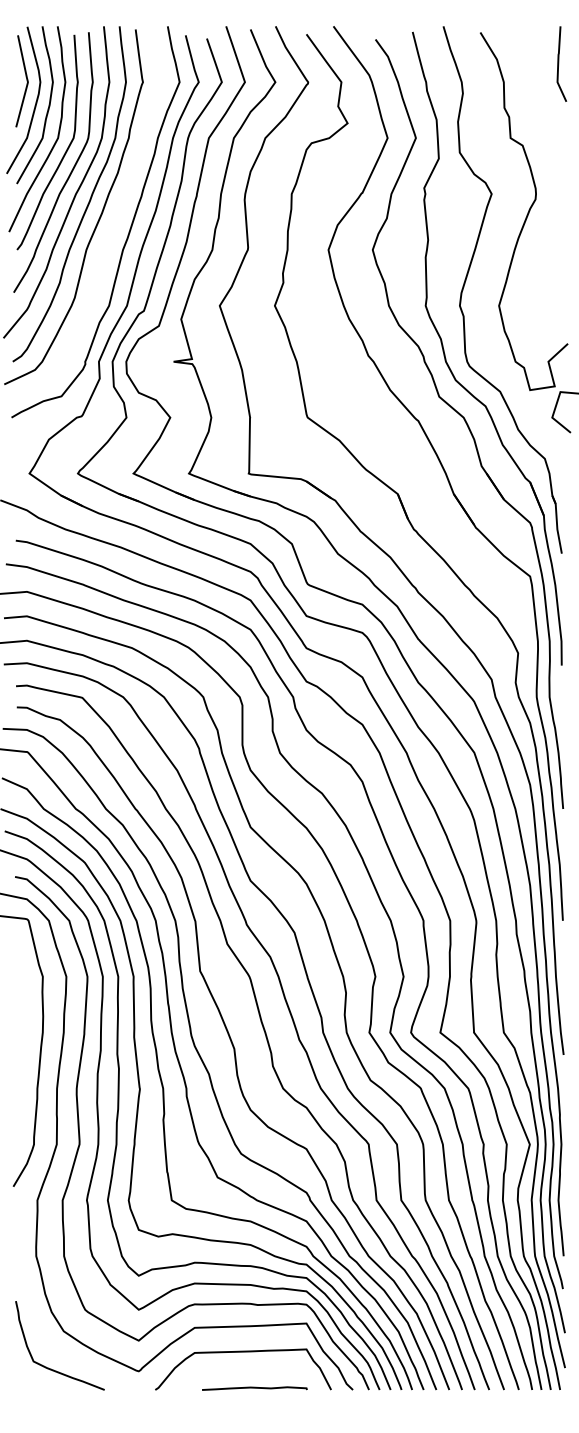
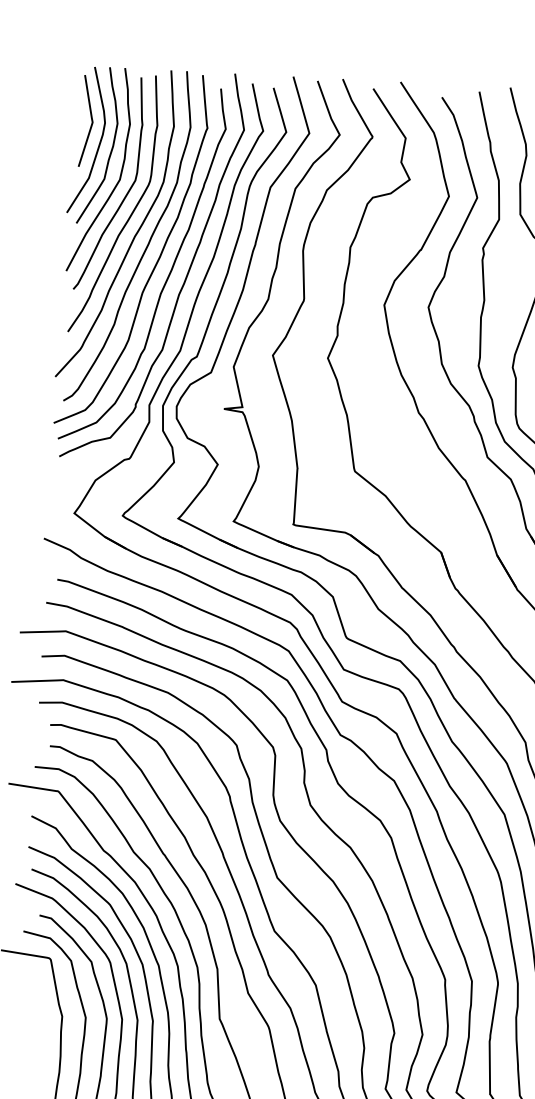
curve: (111, 229) -> (168, 273), added

